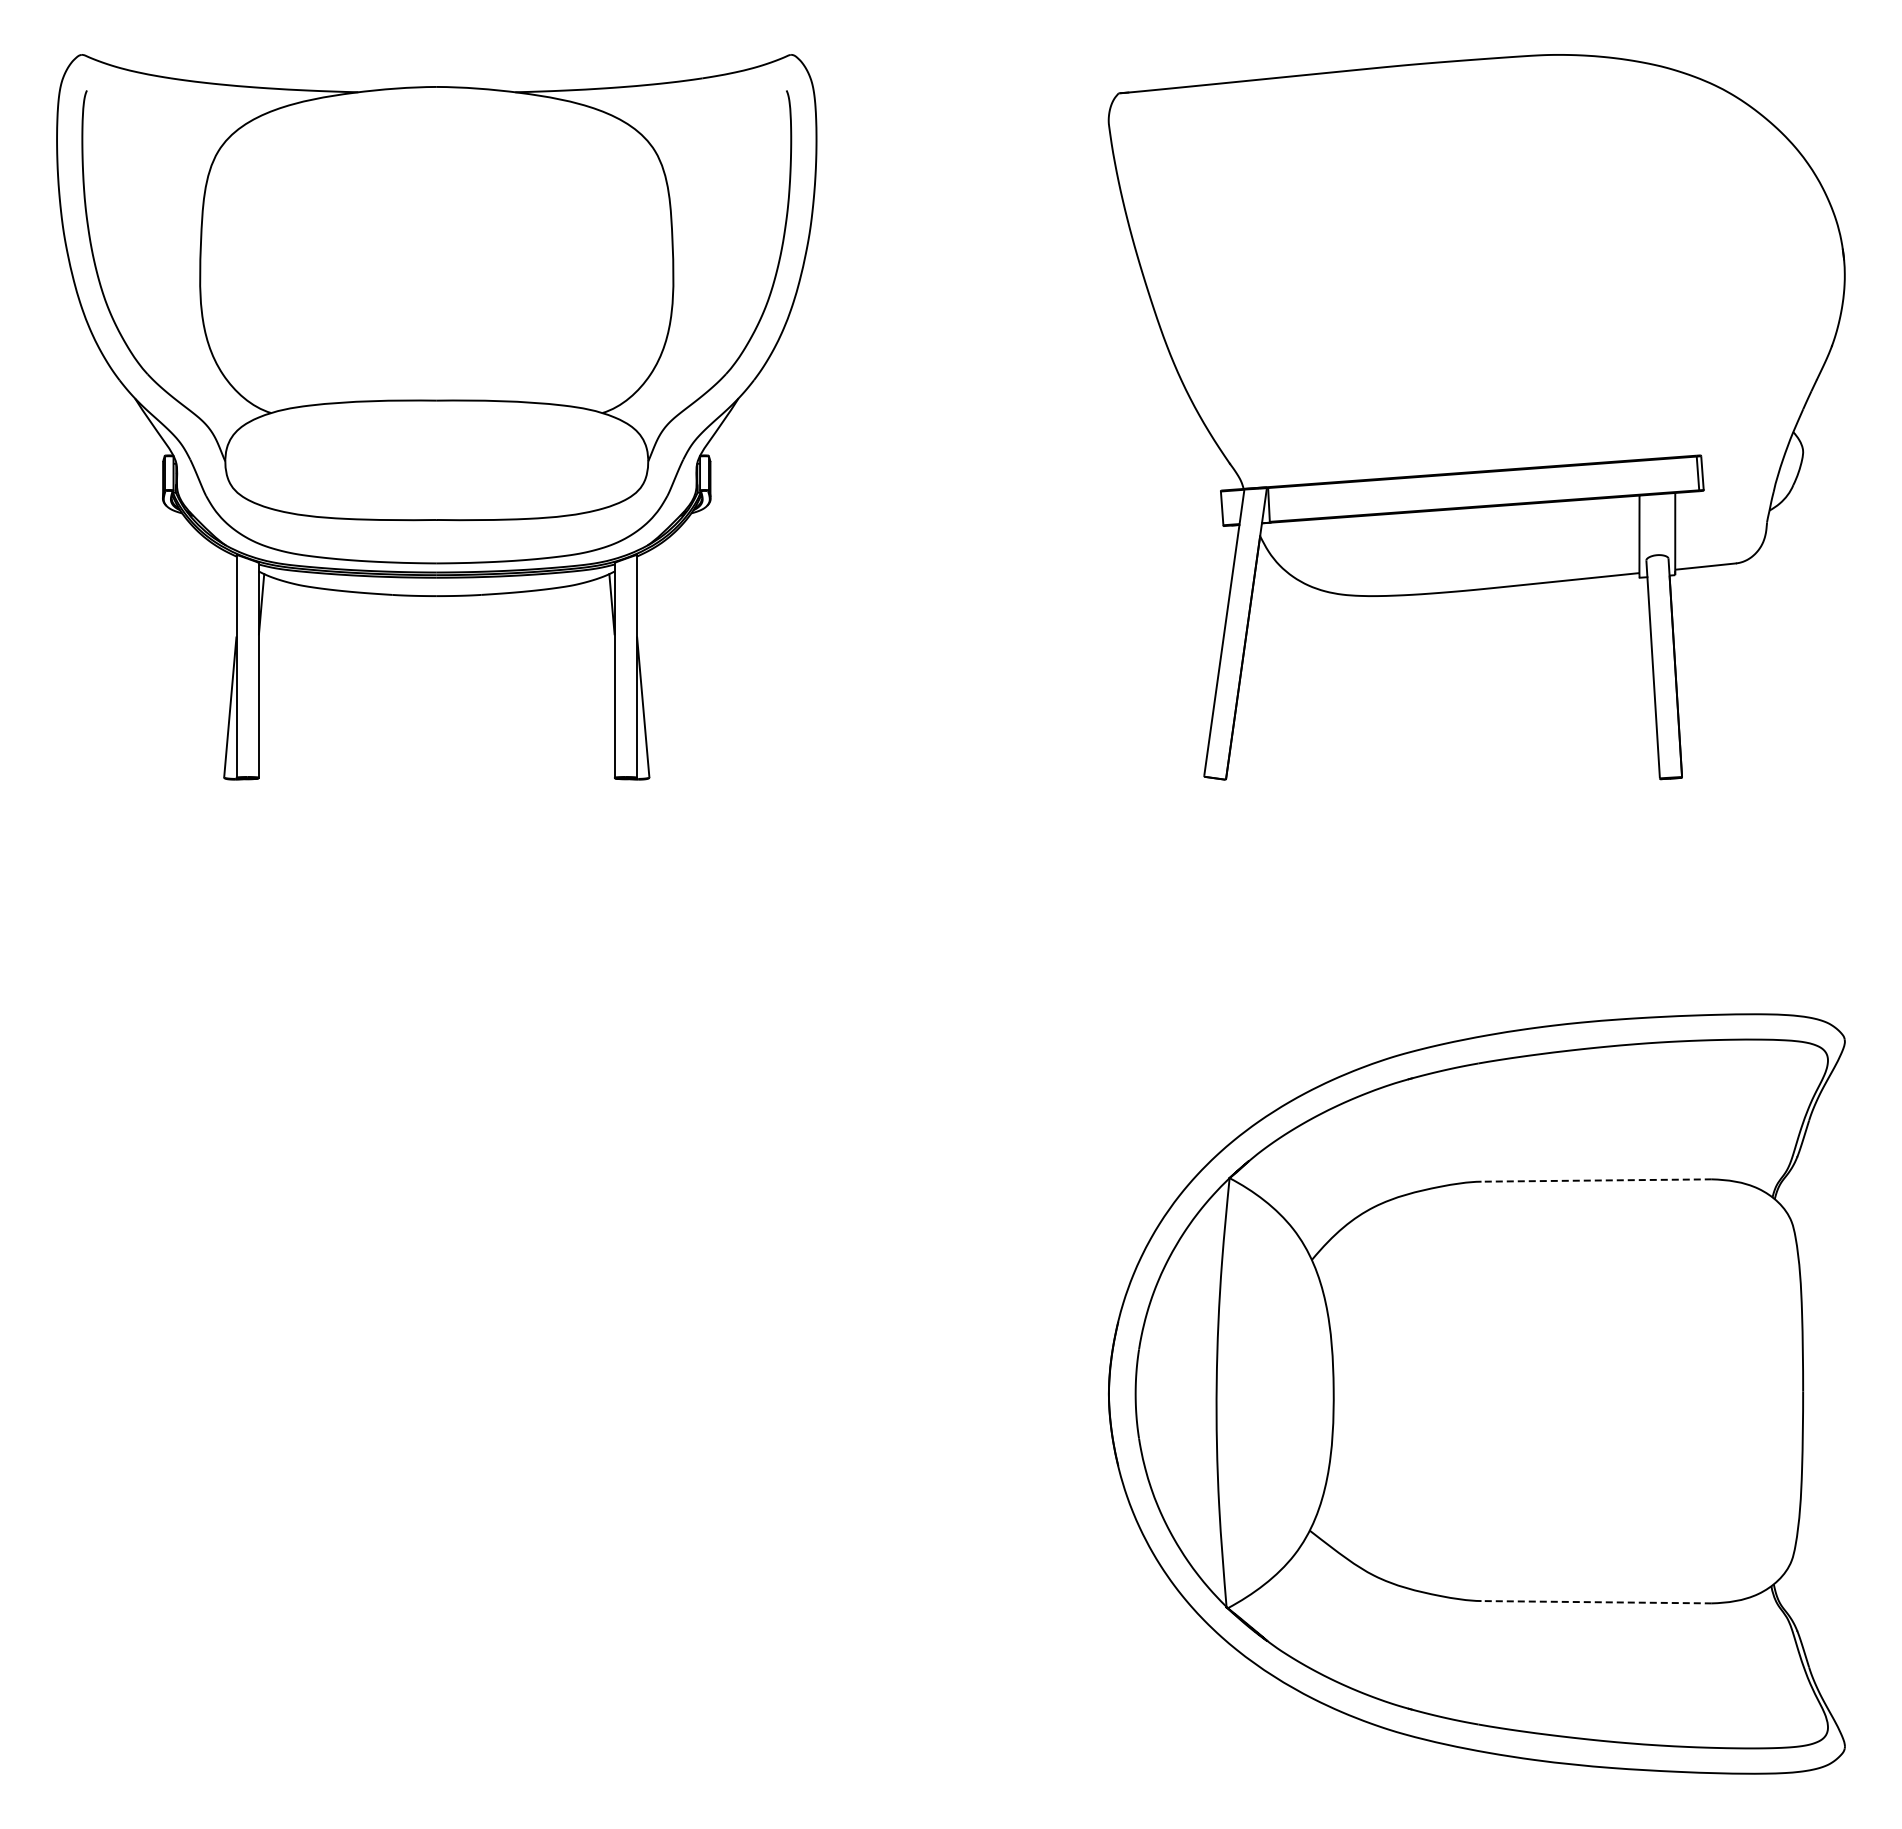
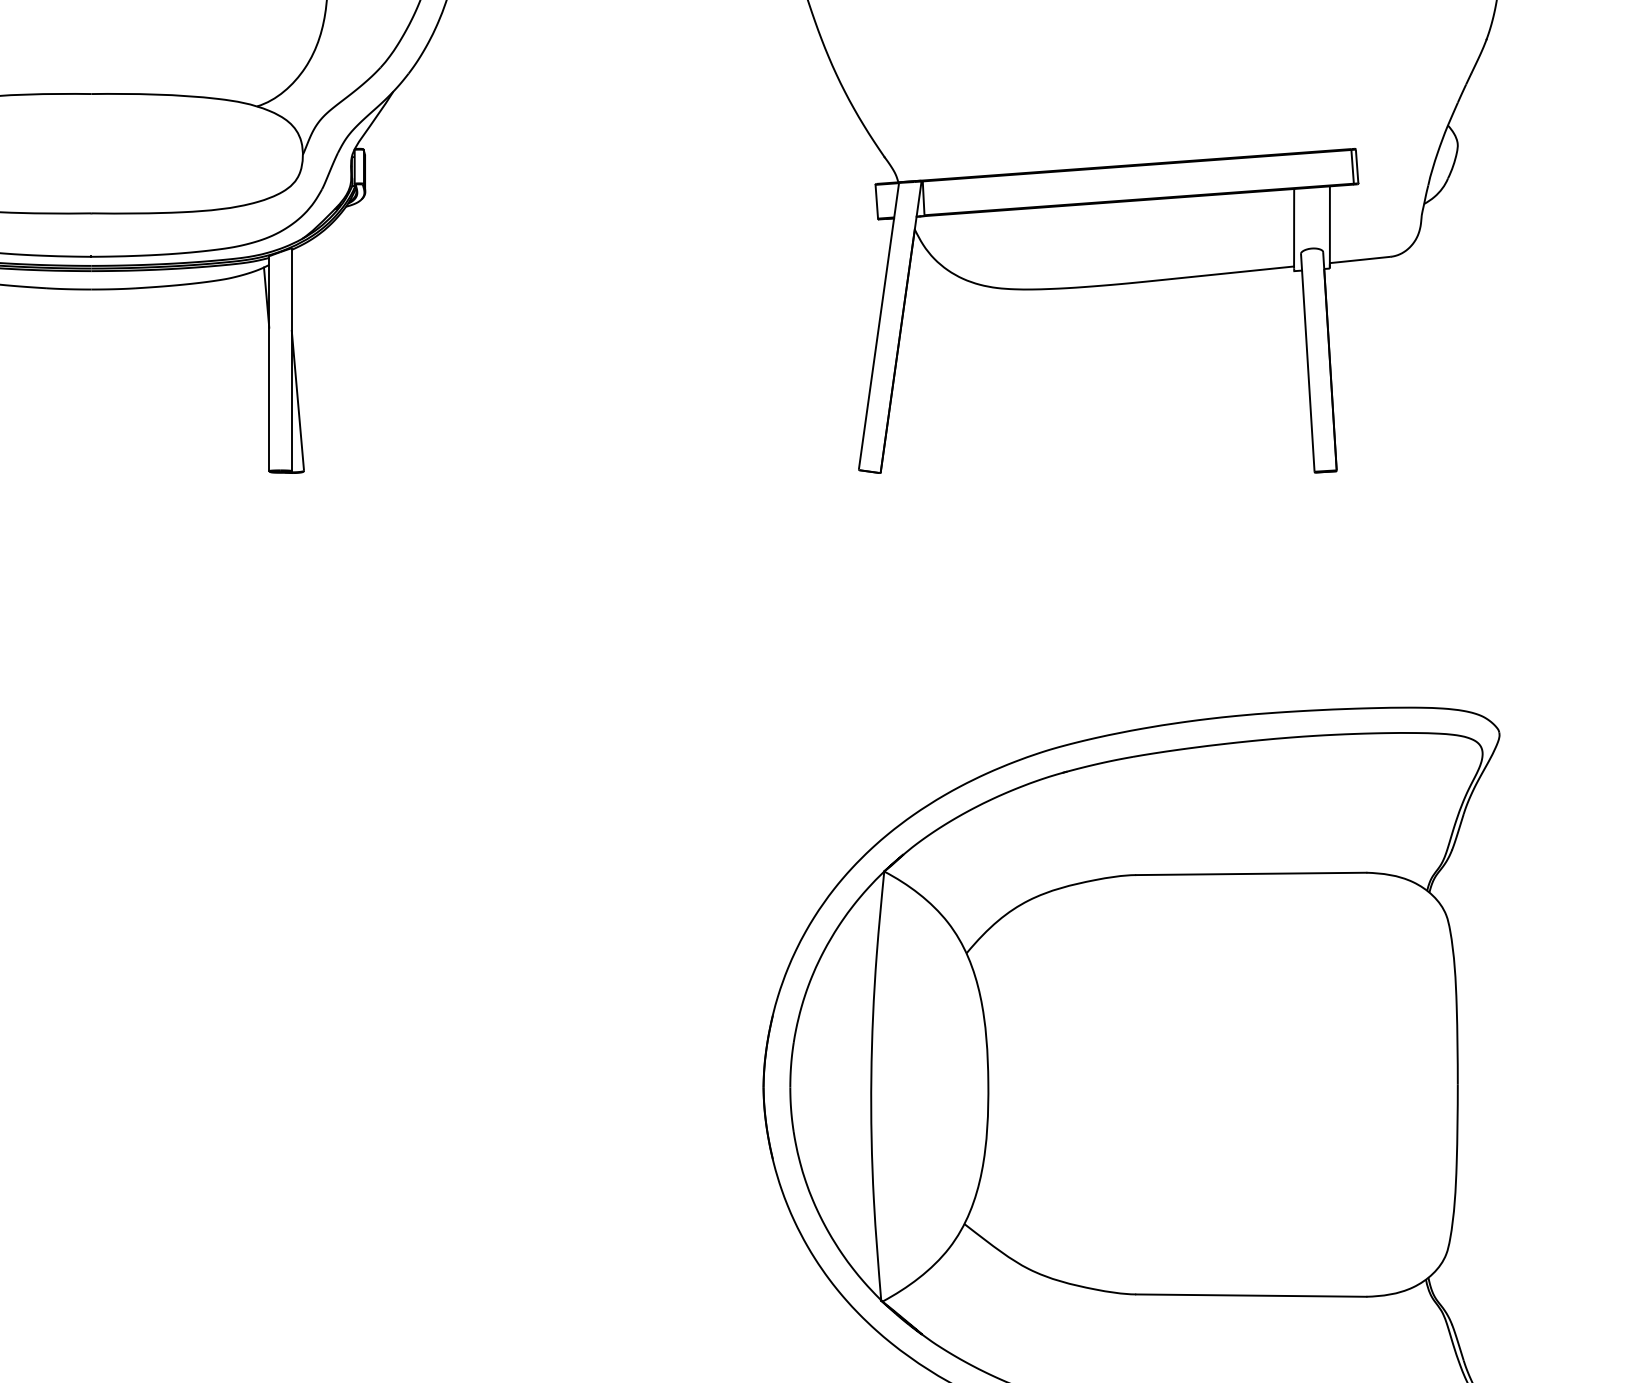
line: (1596, 1180) -> (1251, 873), dashed -> solid
line: (1596, 1602) -> (1251, 1295), dashed -> solid

